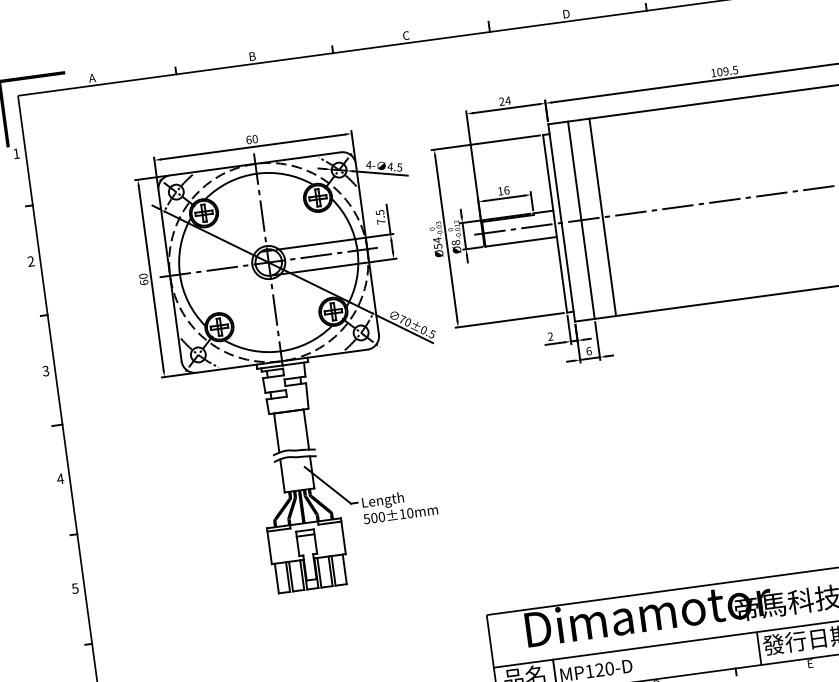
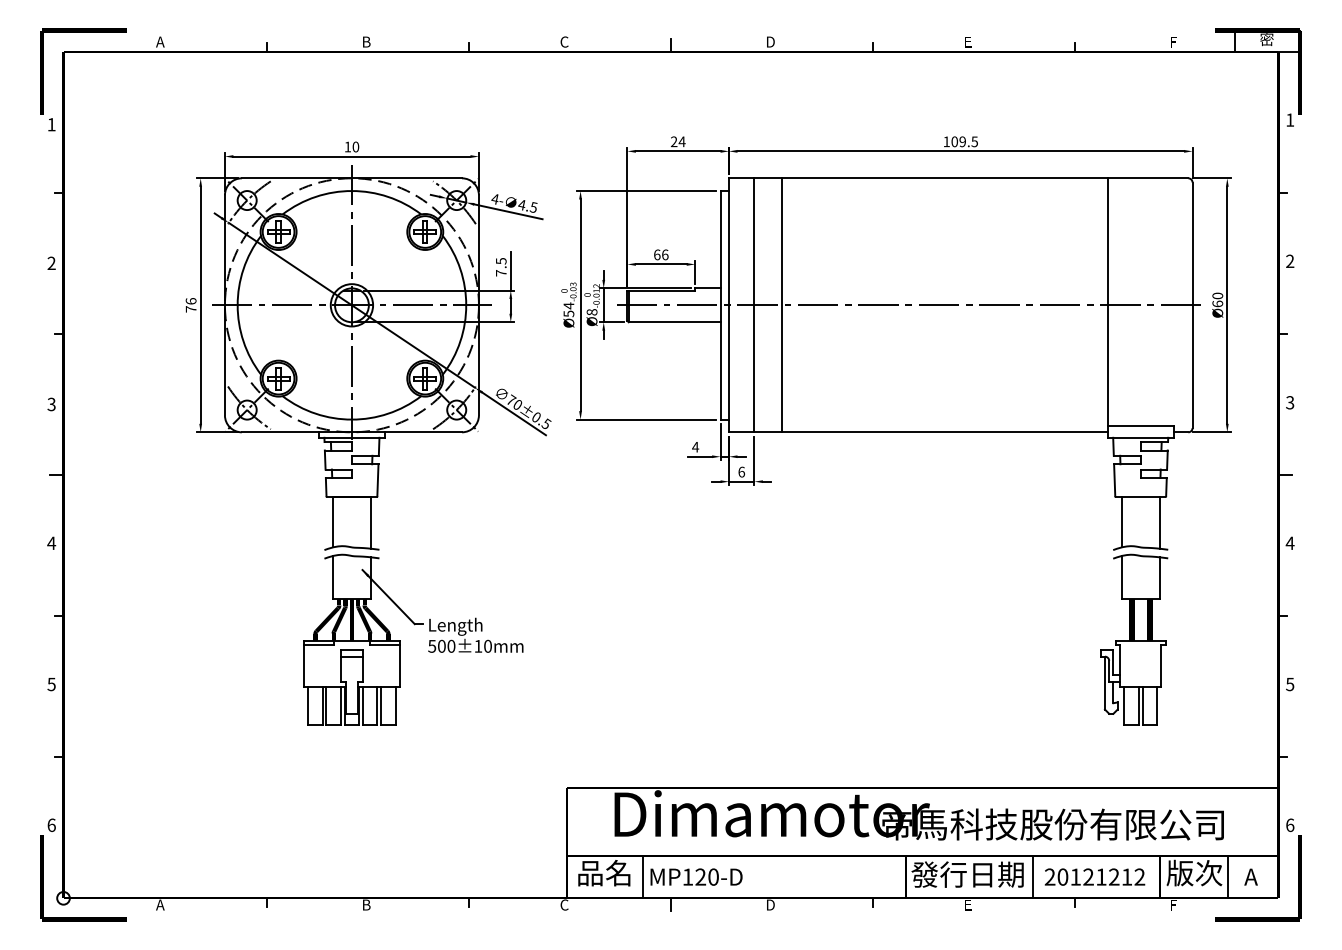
text: (248, 139) -> (347, 146), 60 -> 10
text: (500, 190) -> (657, 254), 16 -> 66
text: (143, 279) -> (190, 305), 60 -> 76
text: (550, 336) -> (695, 446), 2 -> 4

